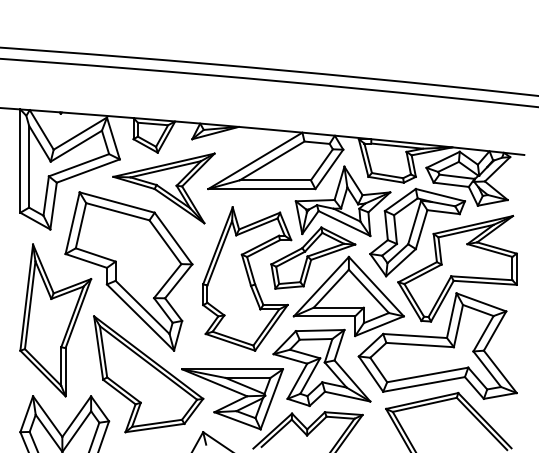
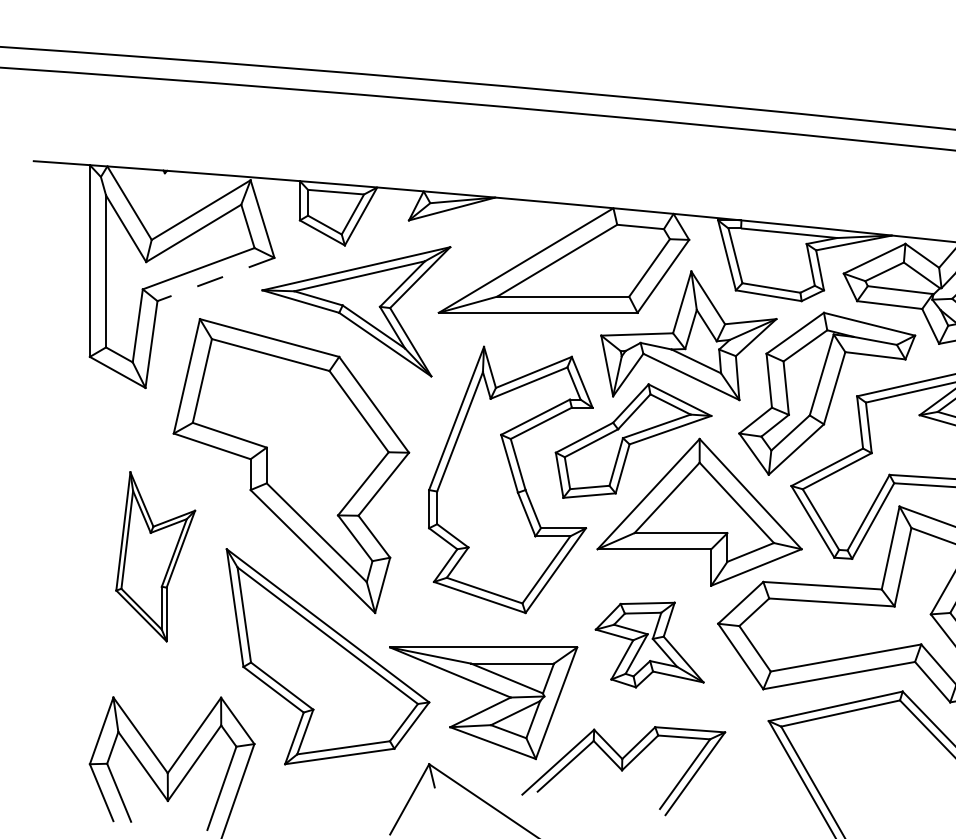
line: (88, 171) -> (216, 280), solid -> dashed
part: (55, 320) -> (155, 556), size x0.6
part: (321, 367) -> (648, 644), size x0.6

